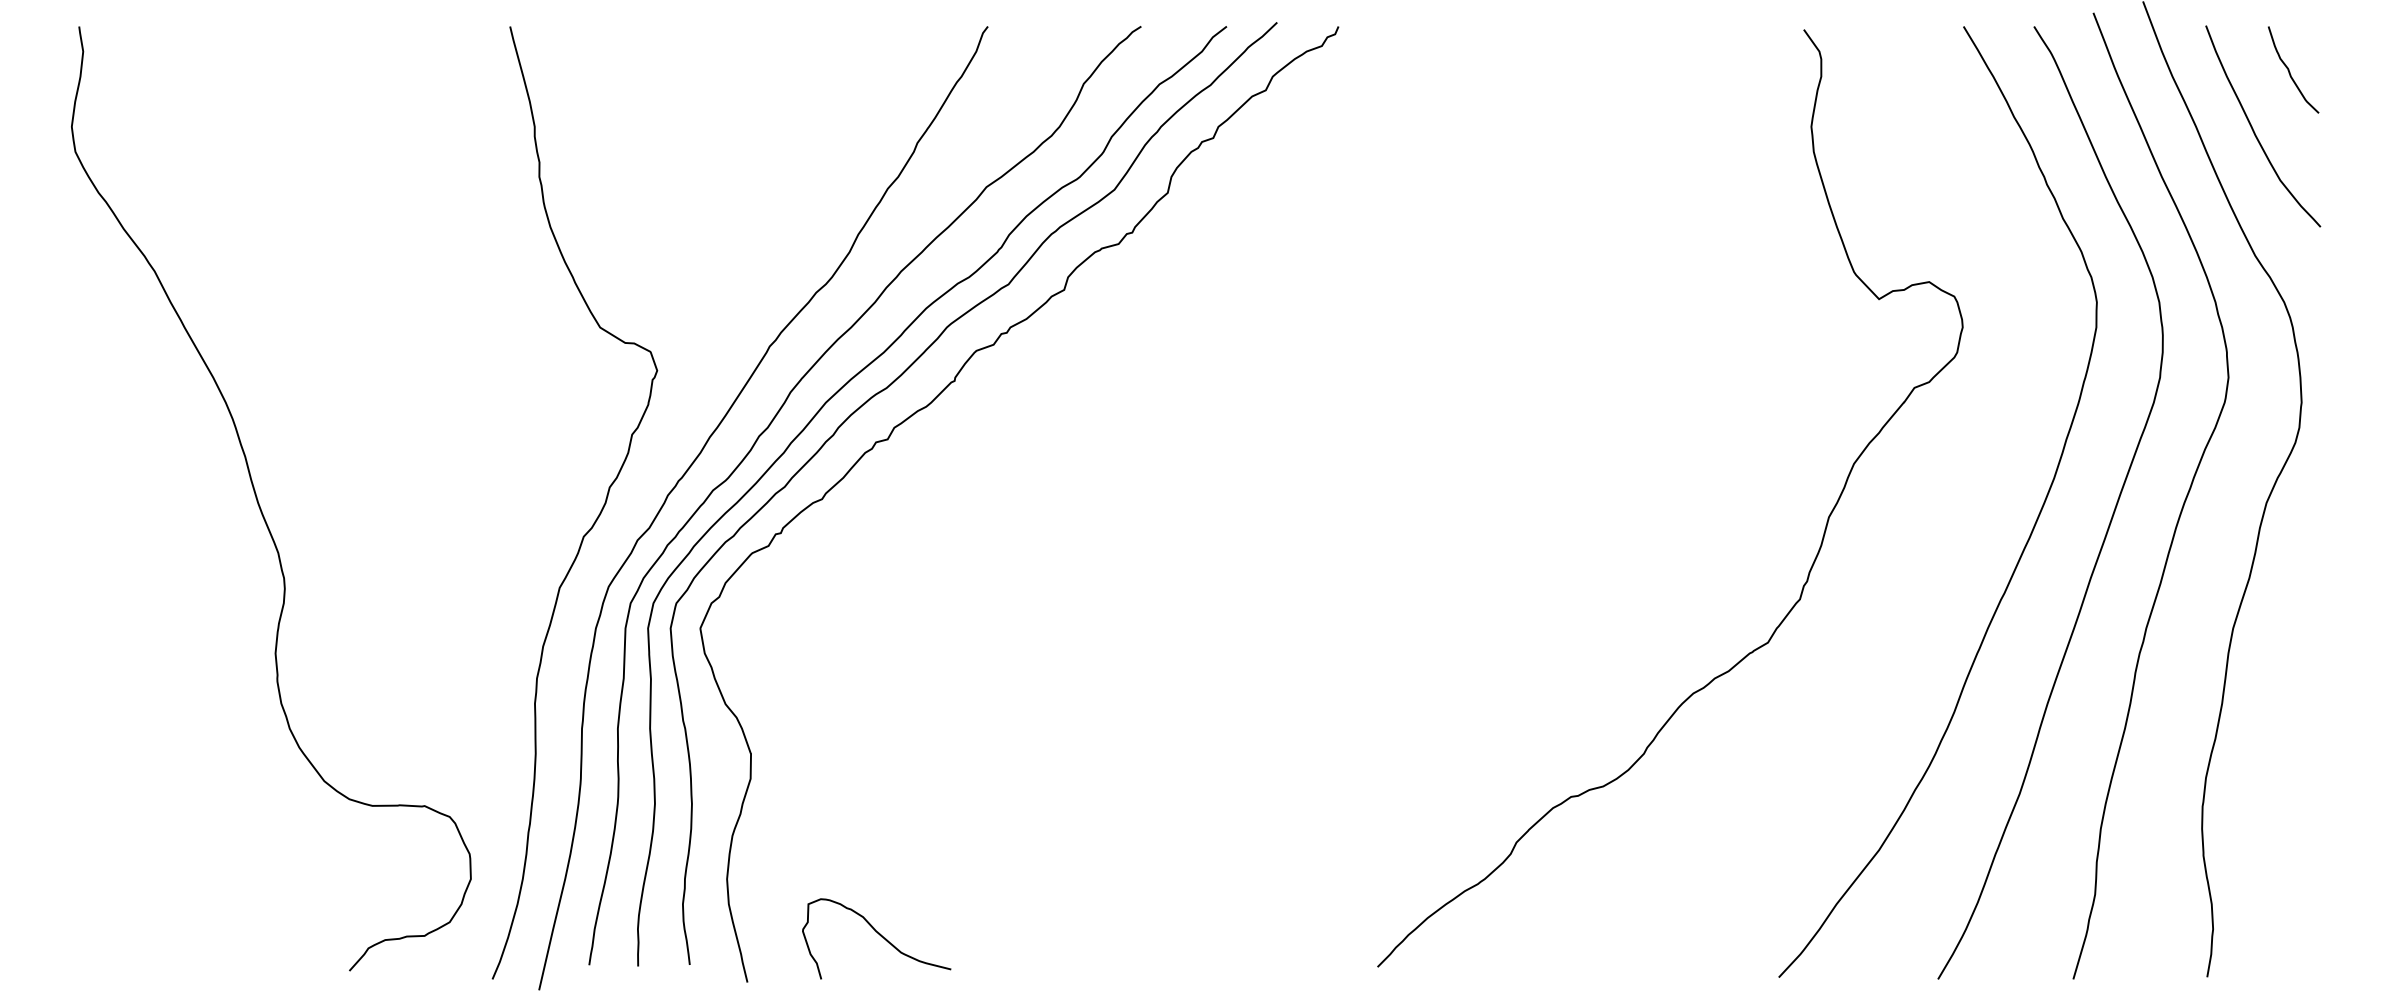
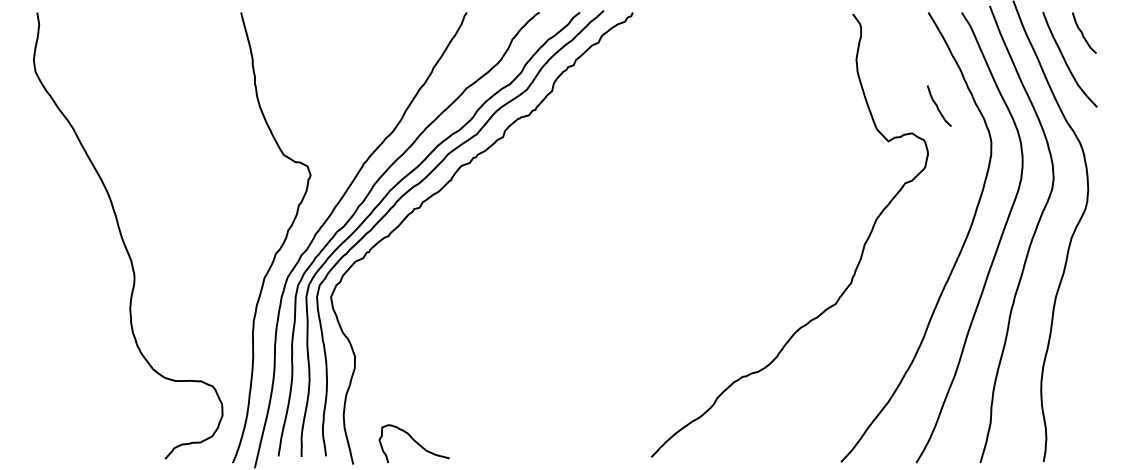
curve: (1984, 225) -> (938, 106), added

